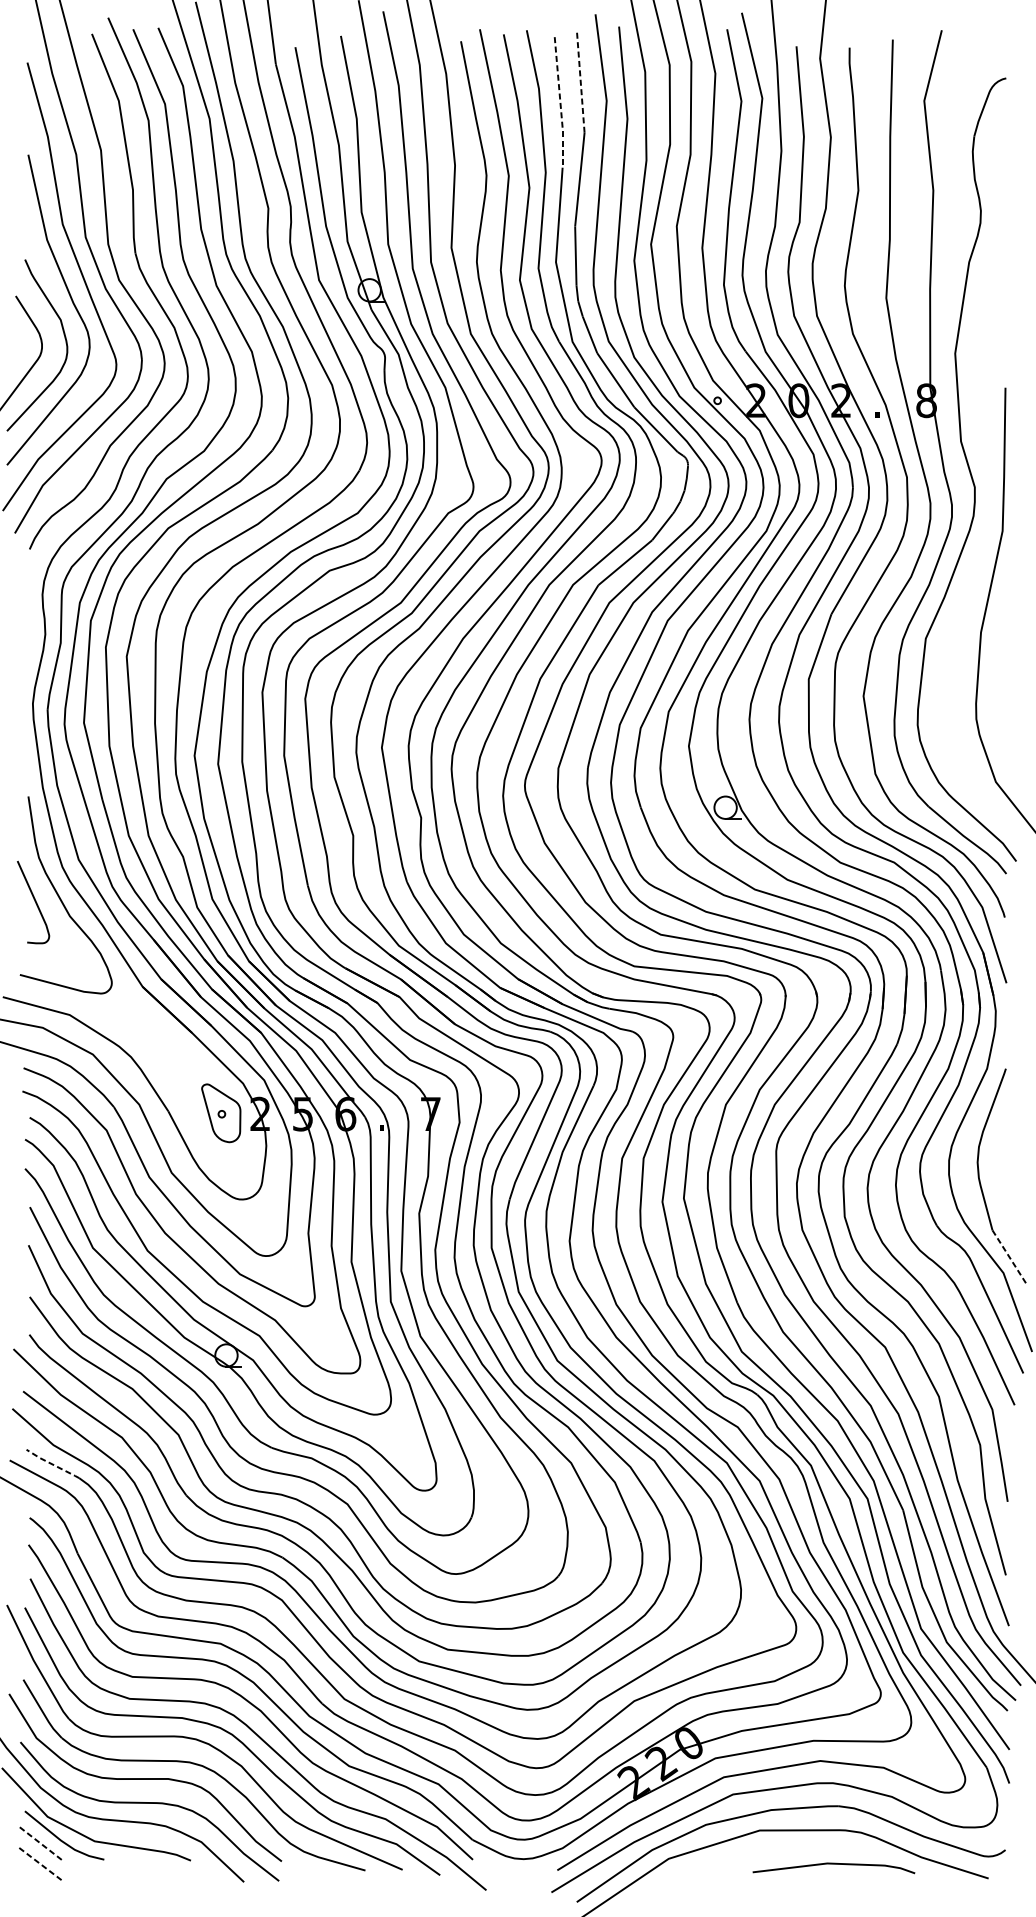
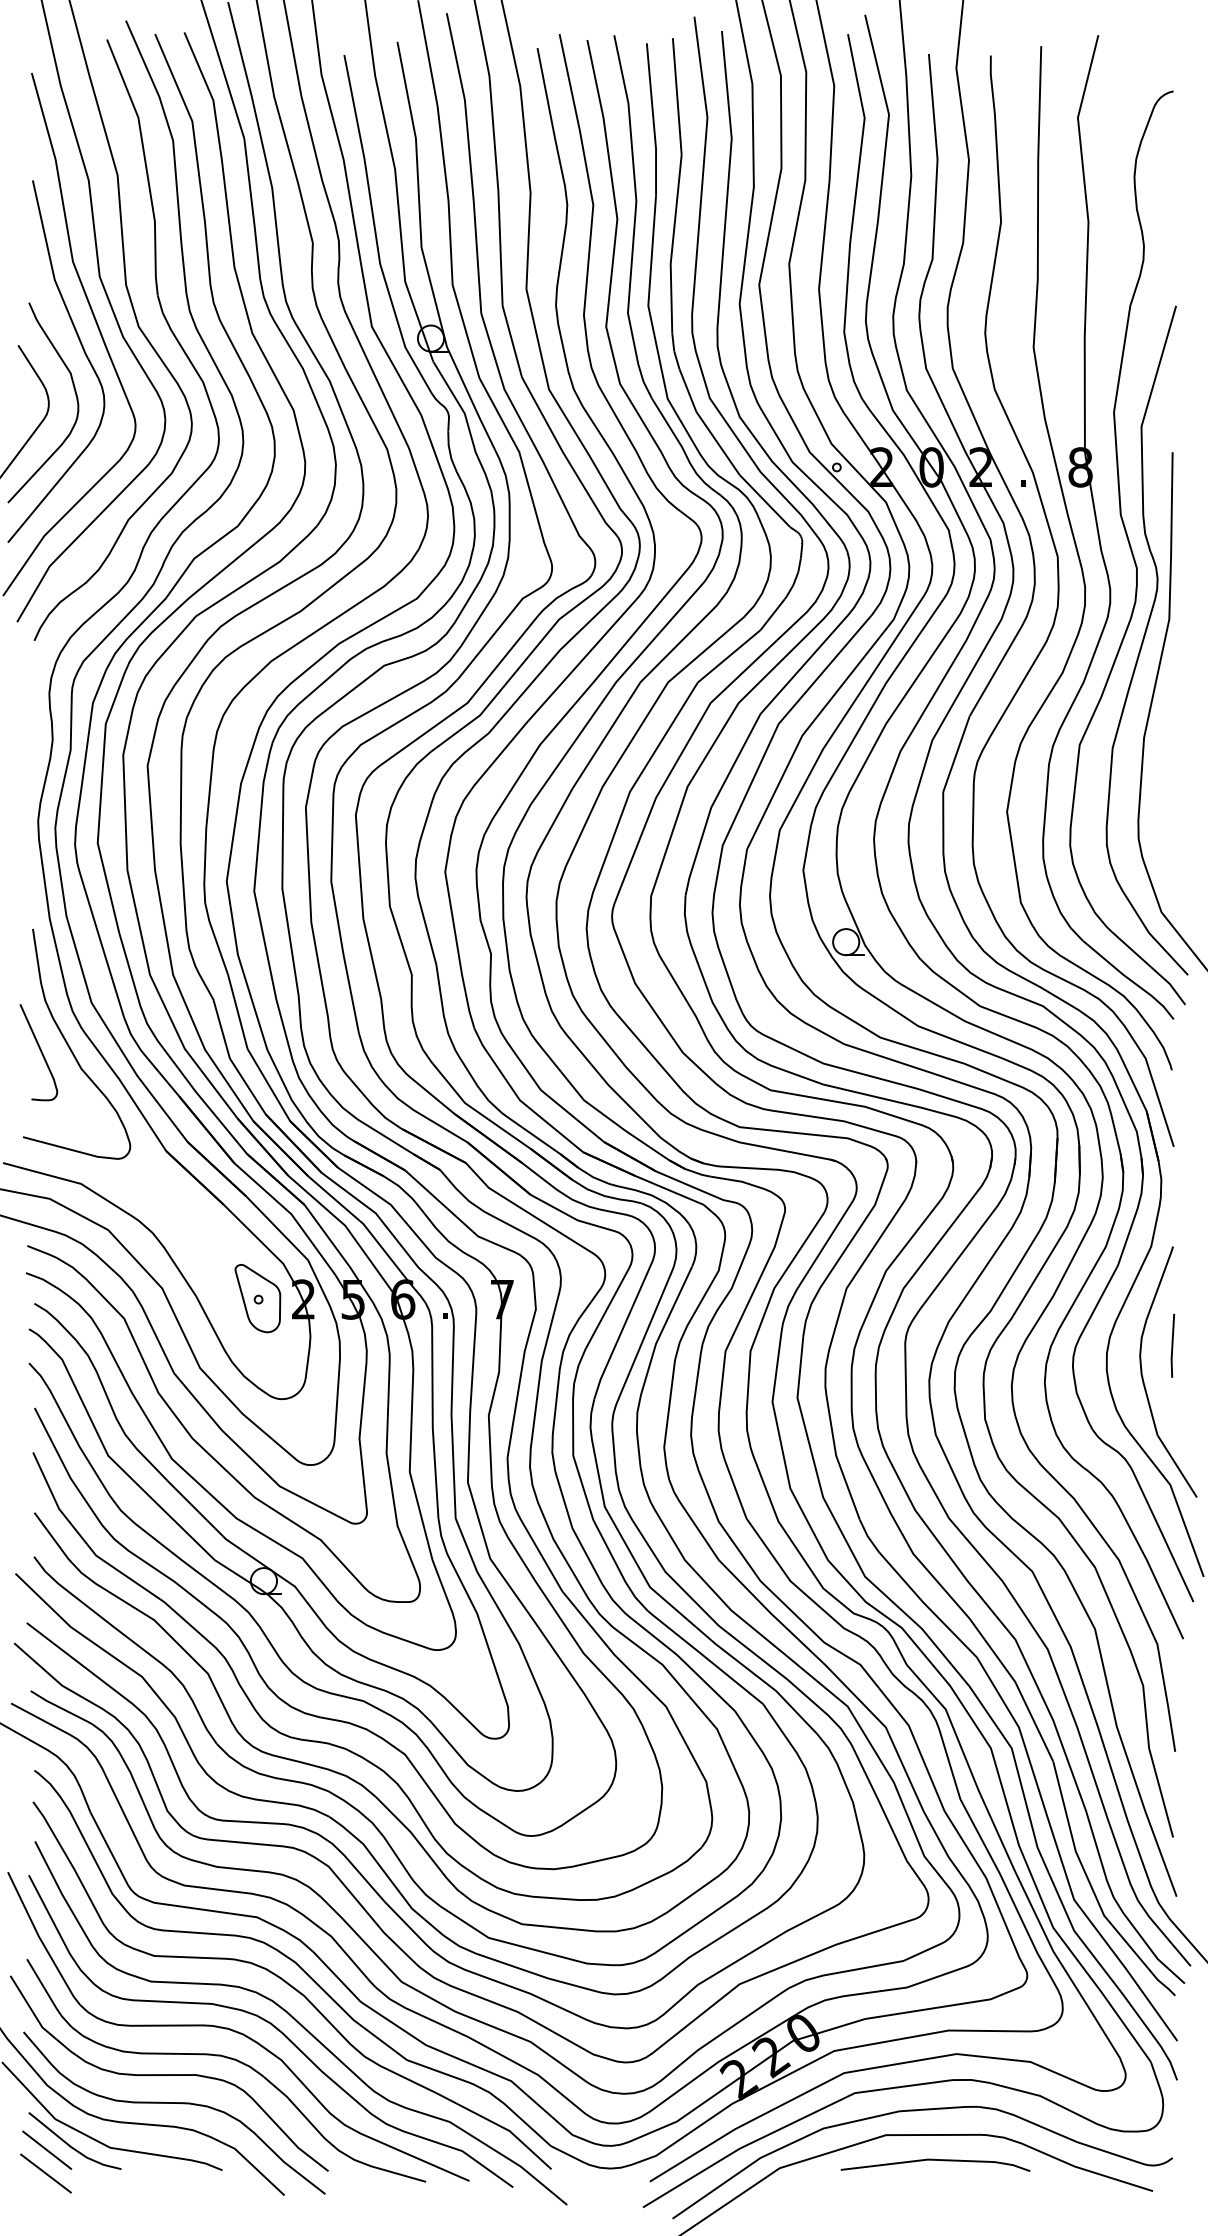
line: (581, 83) -> (677, 97), dashed -> solid
line: (560, 103) -> (653, 120), dashed -> solid
curve: (981, 549) -> (1144, 640), added
line: (1005, 1153) -> (1172, 1345), added
line: (1009, 1257) -> (1177, 1466), dashed -> solid
line: (52, 1464) -> (61, 1708), dashed -> solid
line: (40, 1842) -> (46, 2149), dashed -> solid
line: (39, 1863) -> (45, 2173), dashed -> solid
curve: (833, 1864) -> (935, 2160), moved

